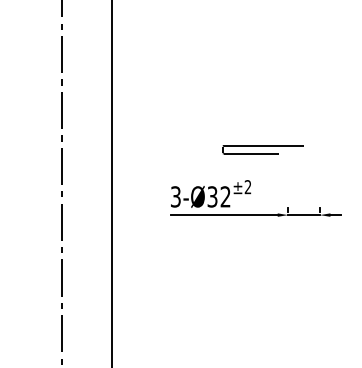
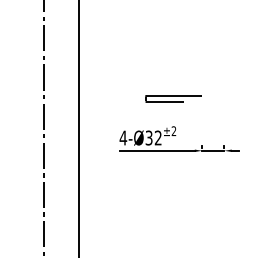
part: (262, 149) -> (173, 98), moved
text: (176, 196) -> (123, 137), 3-Ø32 -> 4-Ø32

